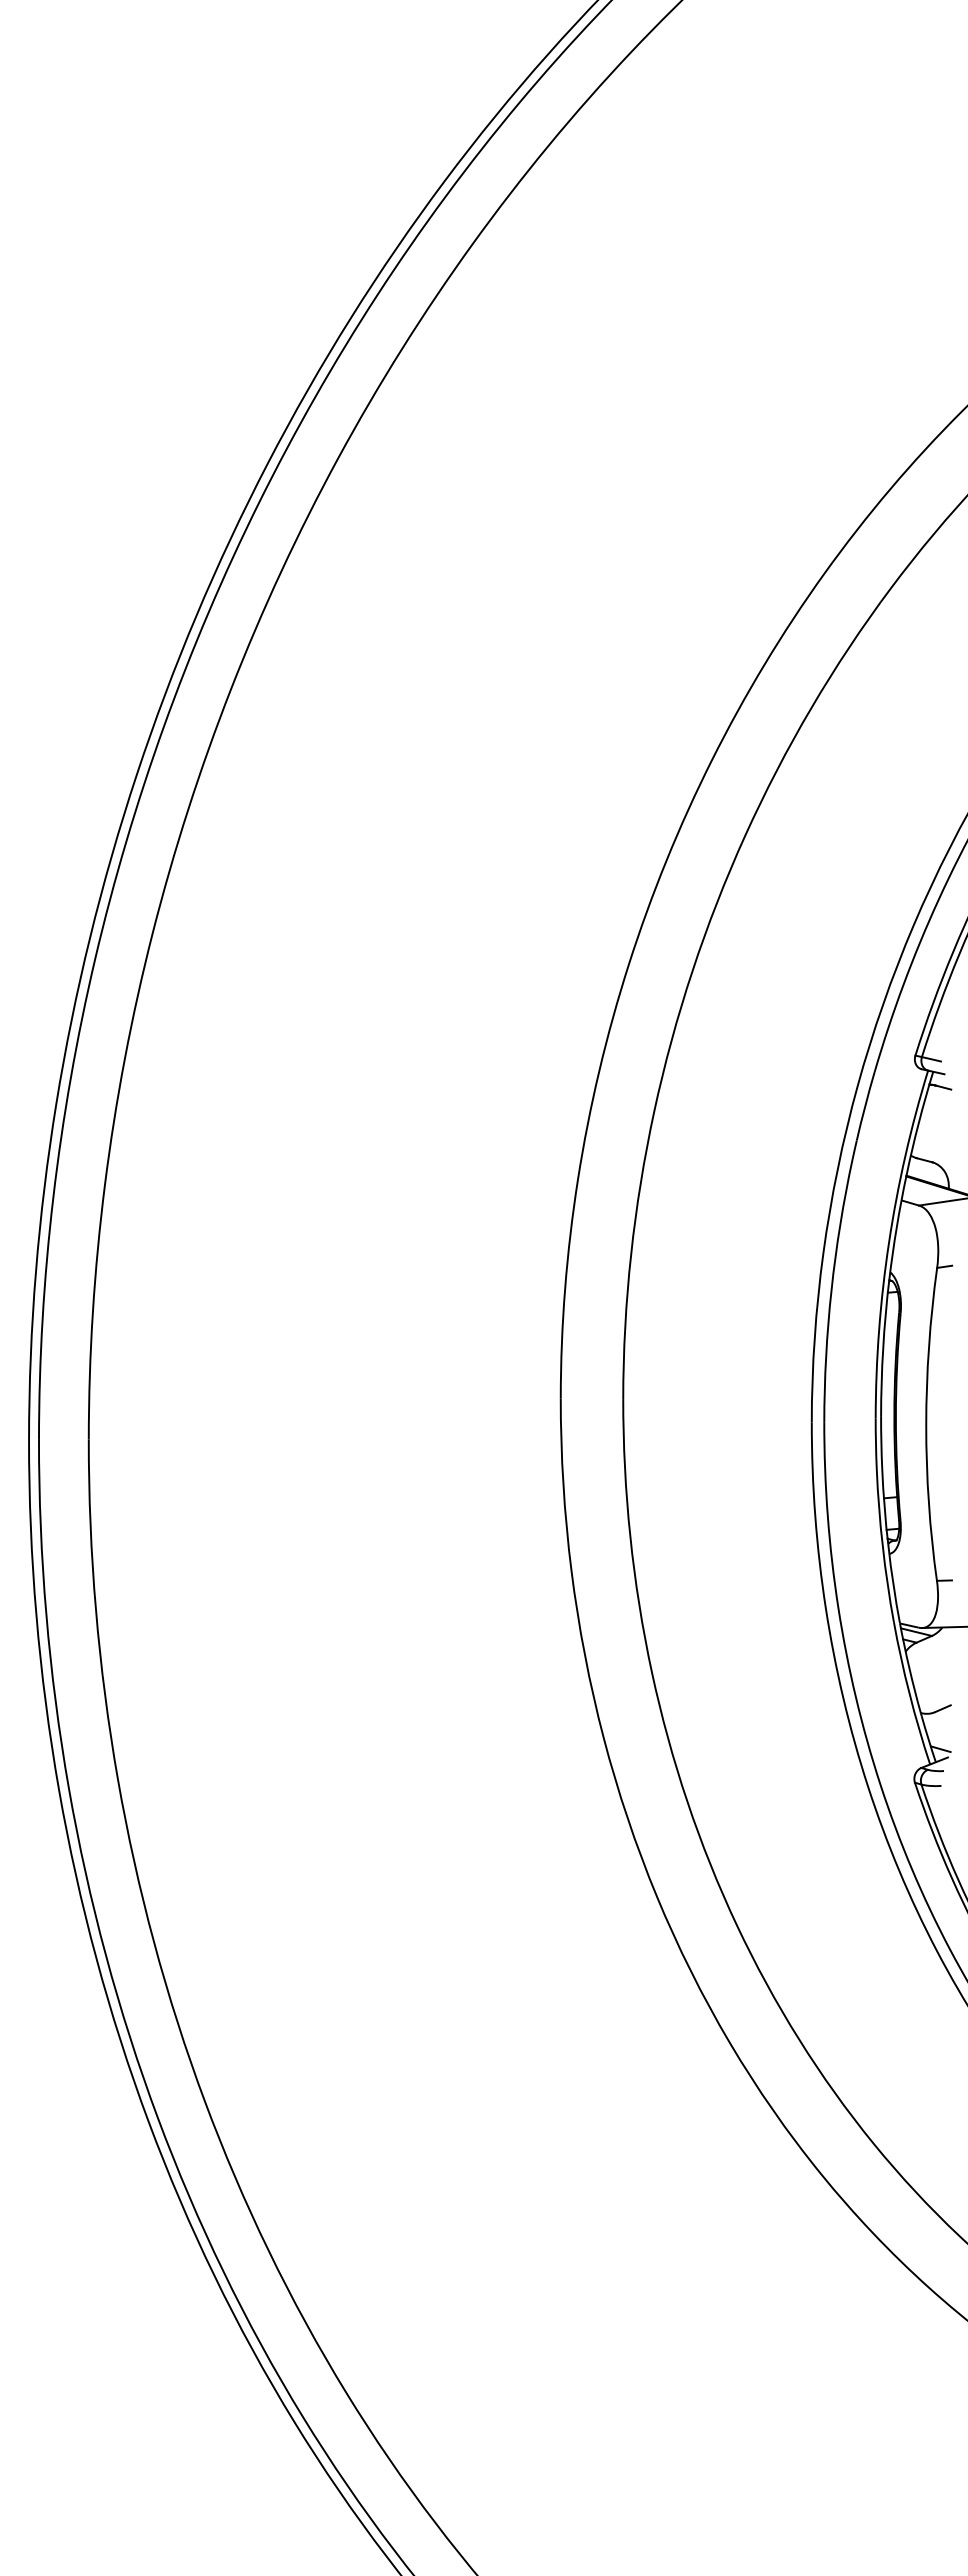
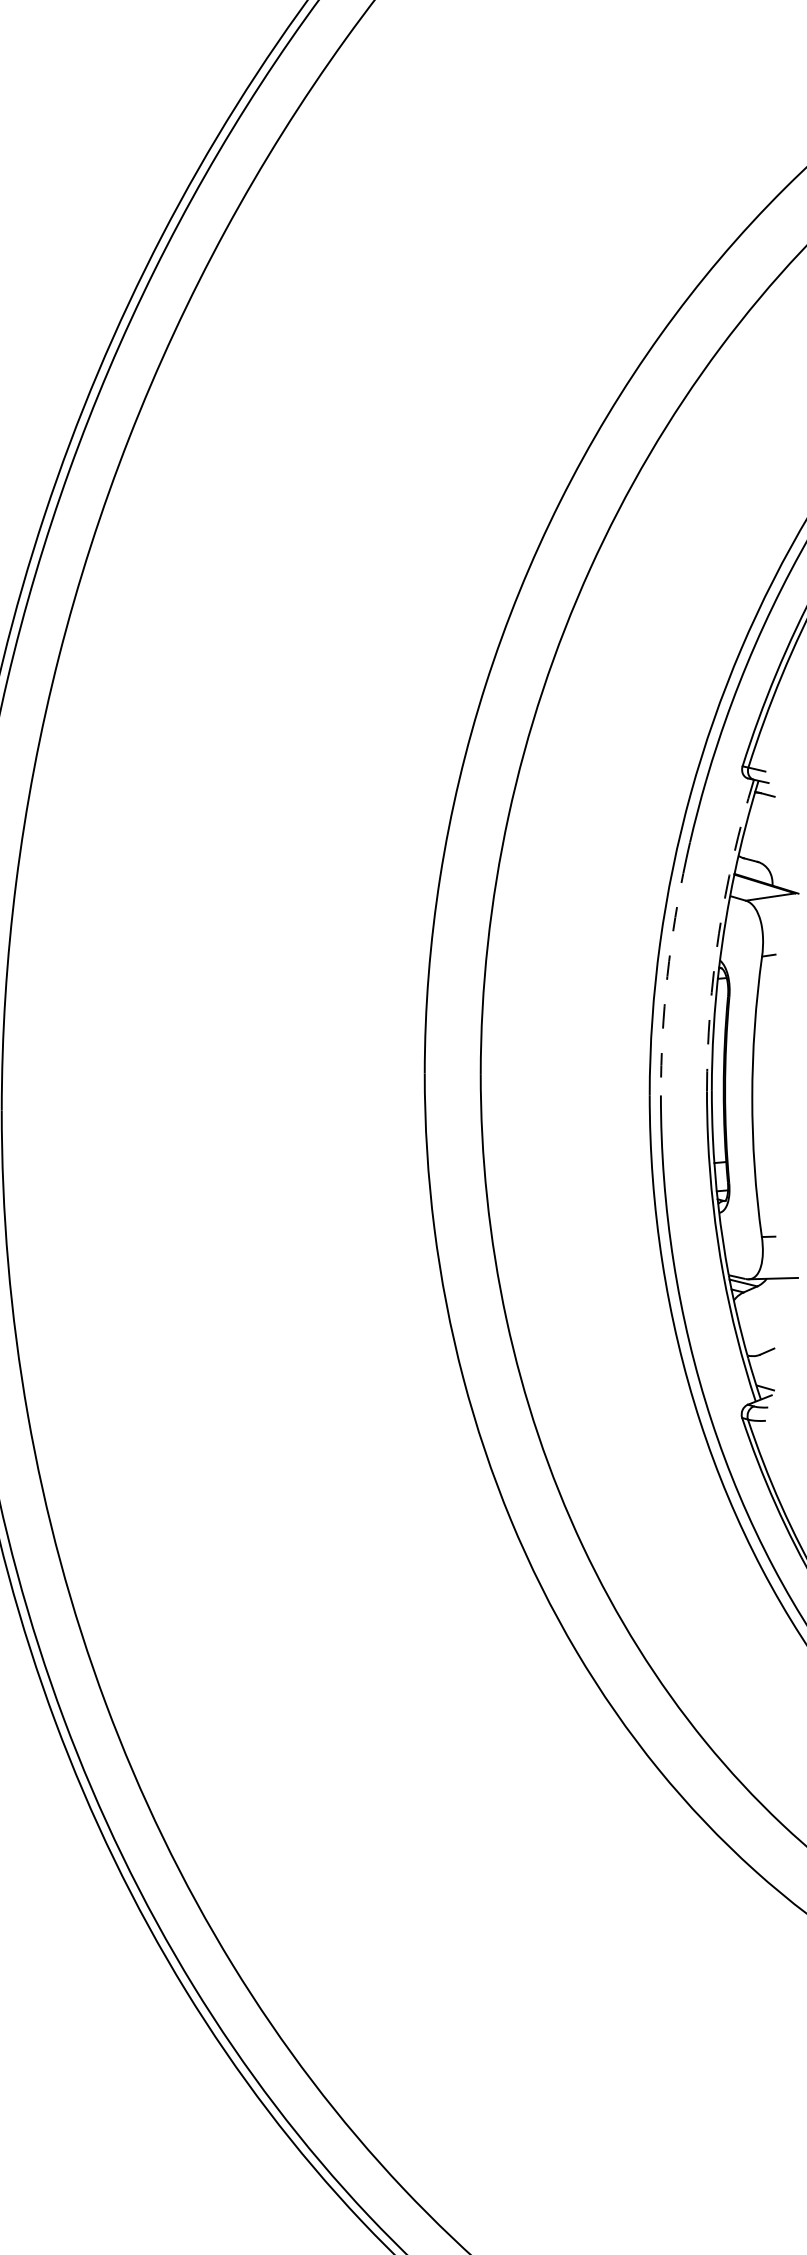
arc: (889, 1242) -> (719, 933), solid -> dashed
arc: (831, 1290) -> (667, 976), solid -> dashed

